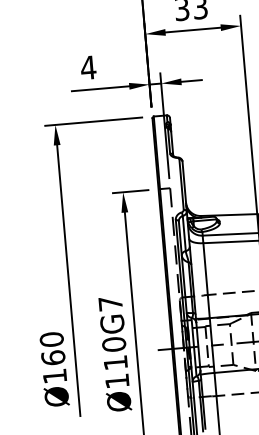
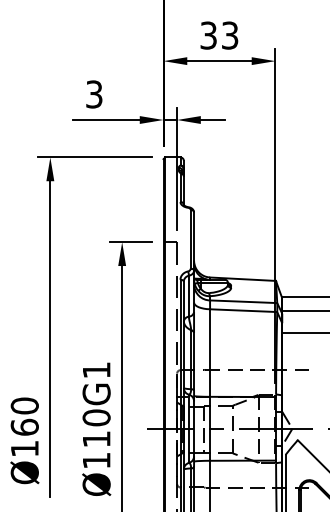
text: (88, 67) -> (94, 94), 4 -> 3
text: (110, 303) -> (96, 370), Ø110G7 -> Ø110G1

